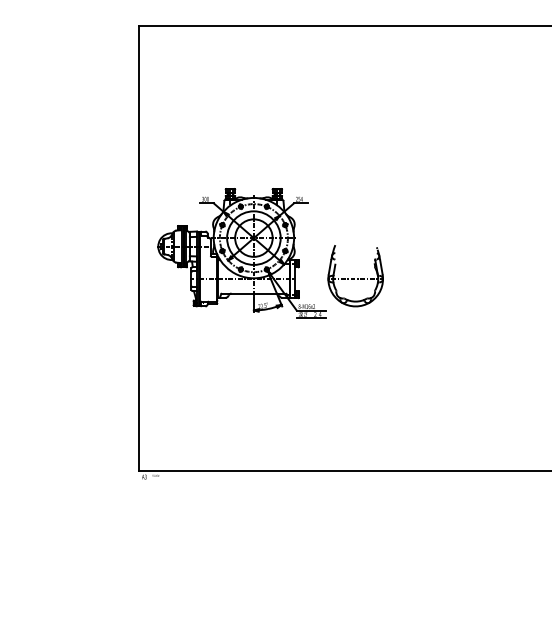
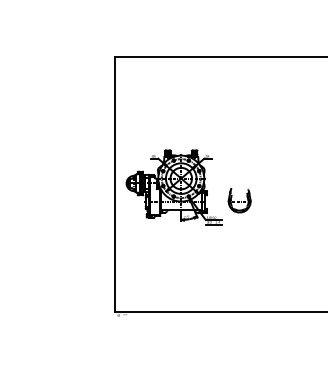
part: (355, 276) -> (239, 200), size x0.7

